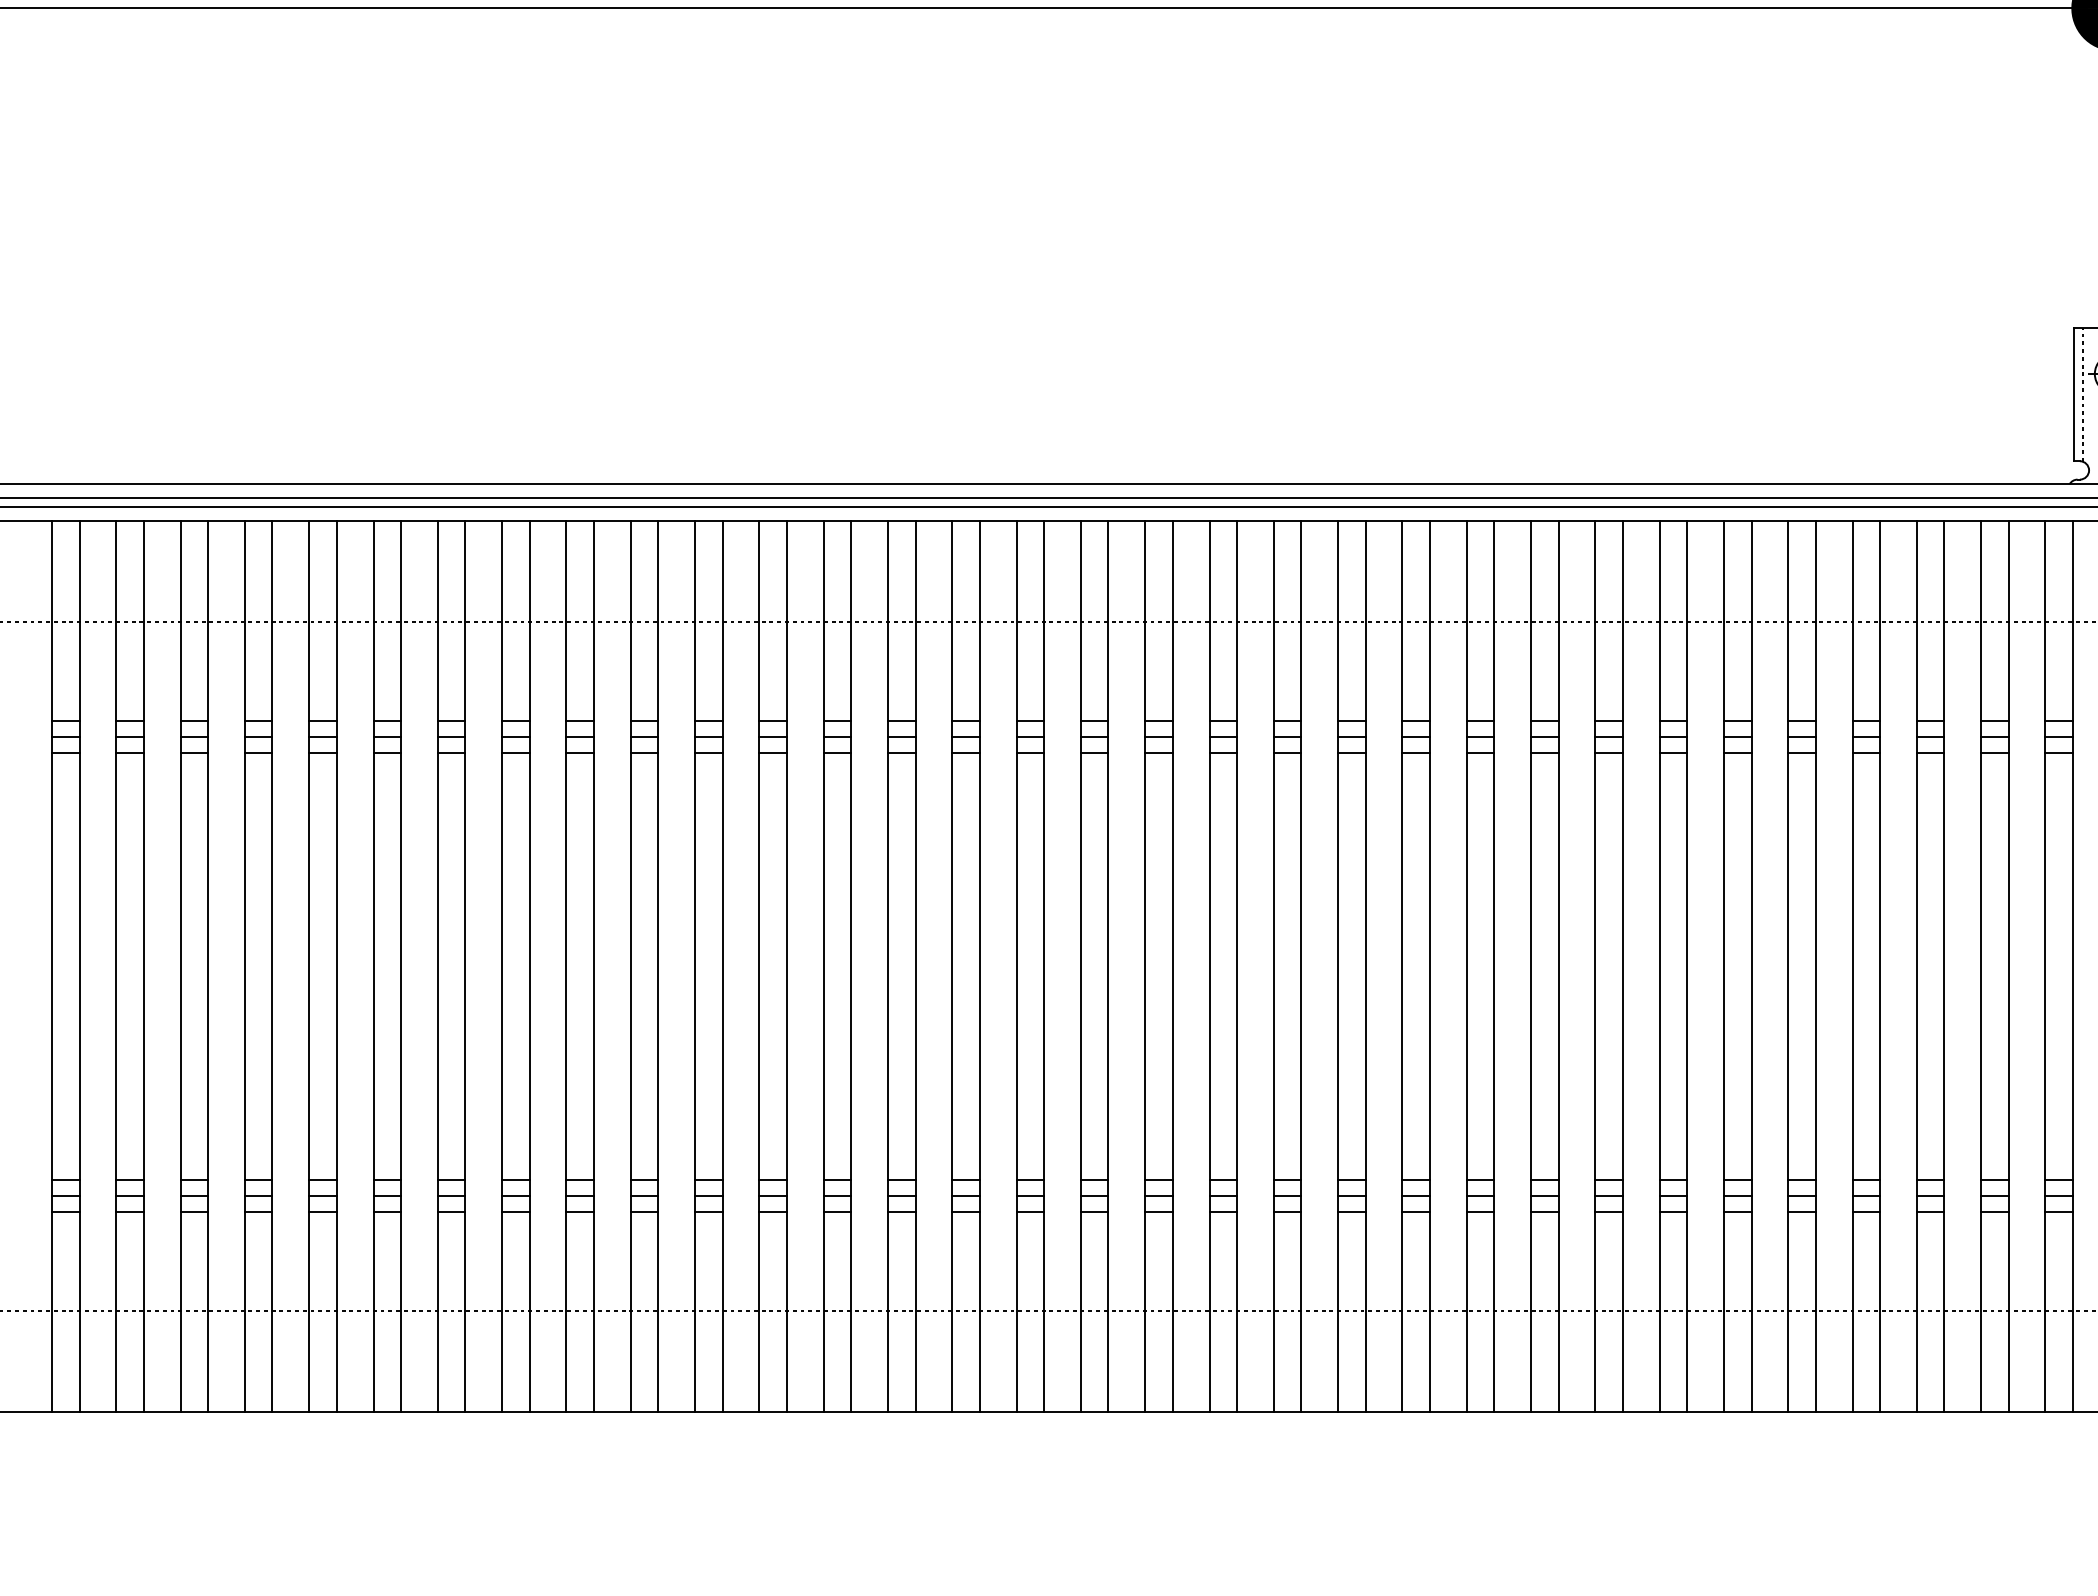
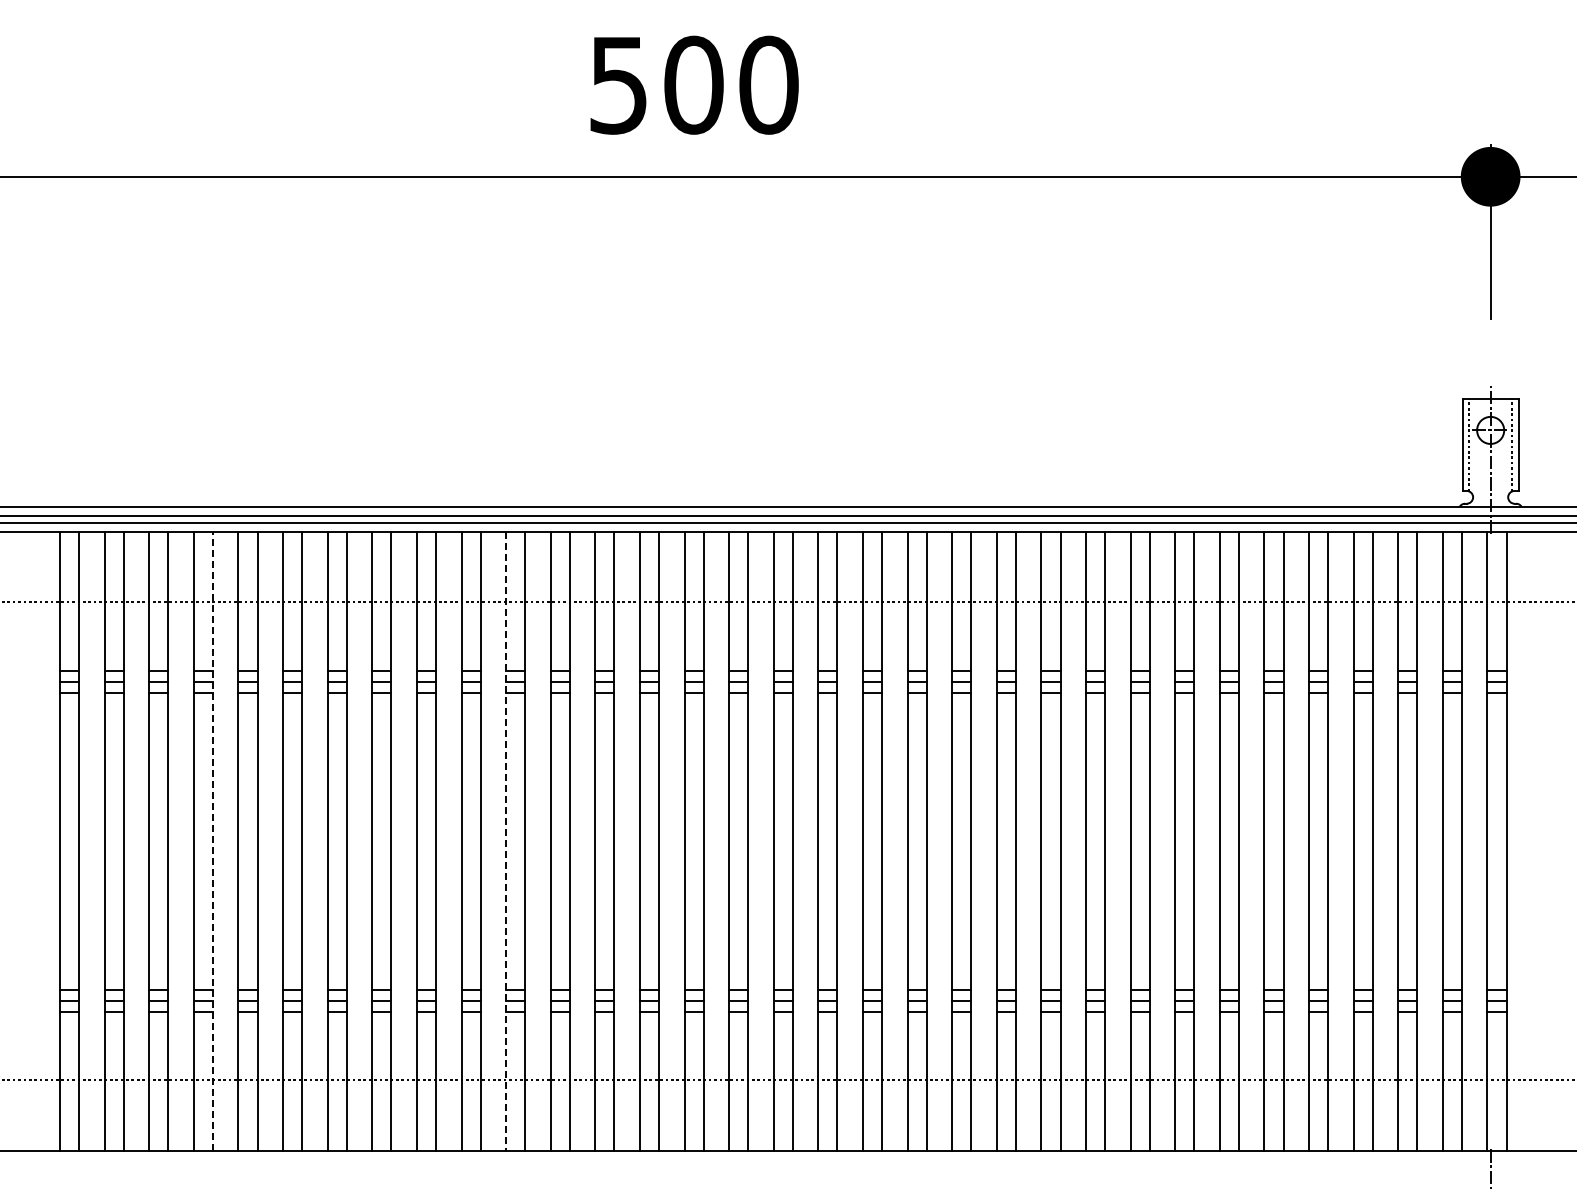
line: (271, 965) -> (212, 840), solid -> dashed
line: (695, 966) -> (506, 841), solid -> dashed

